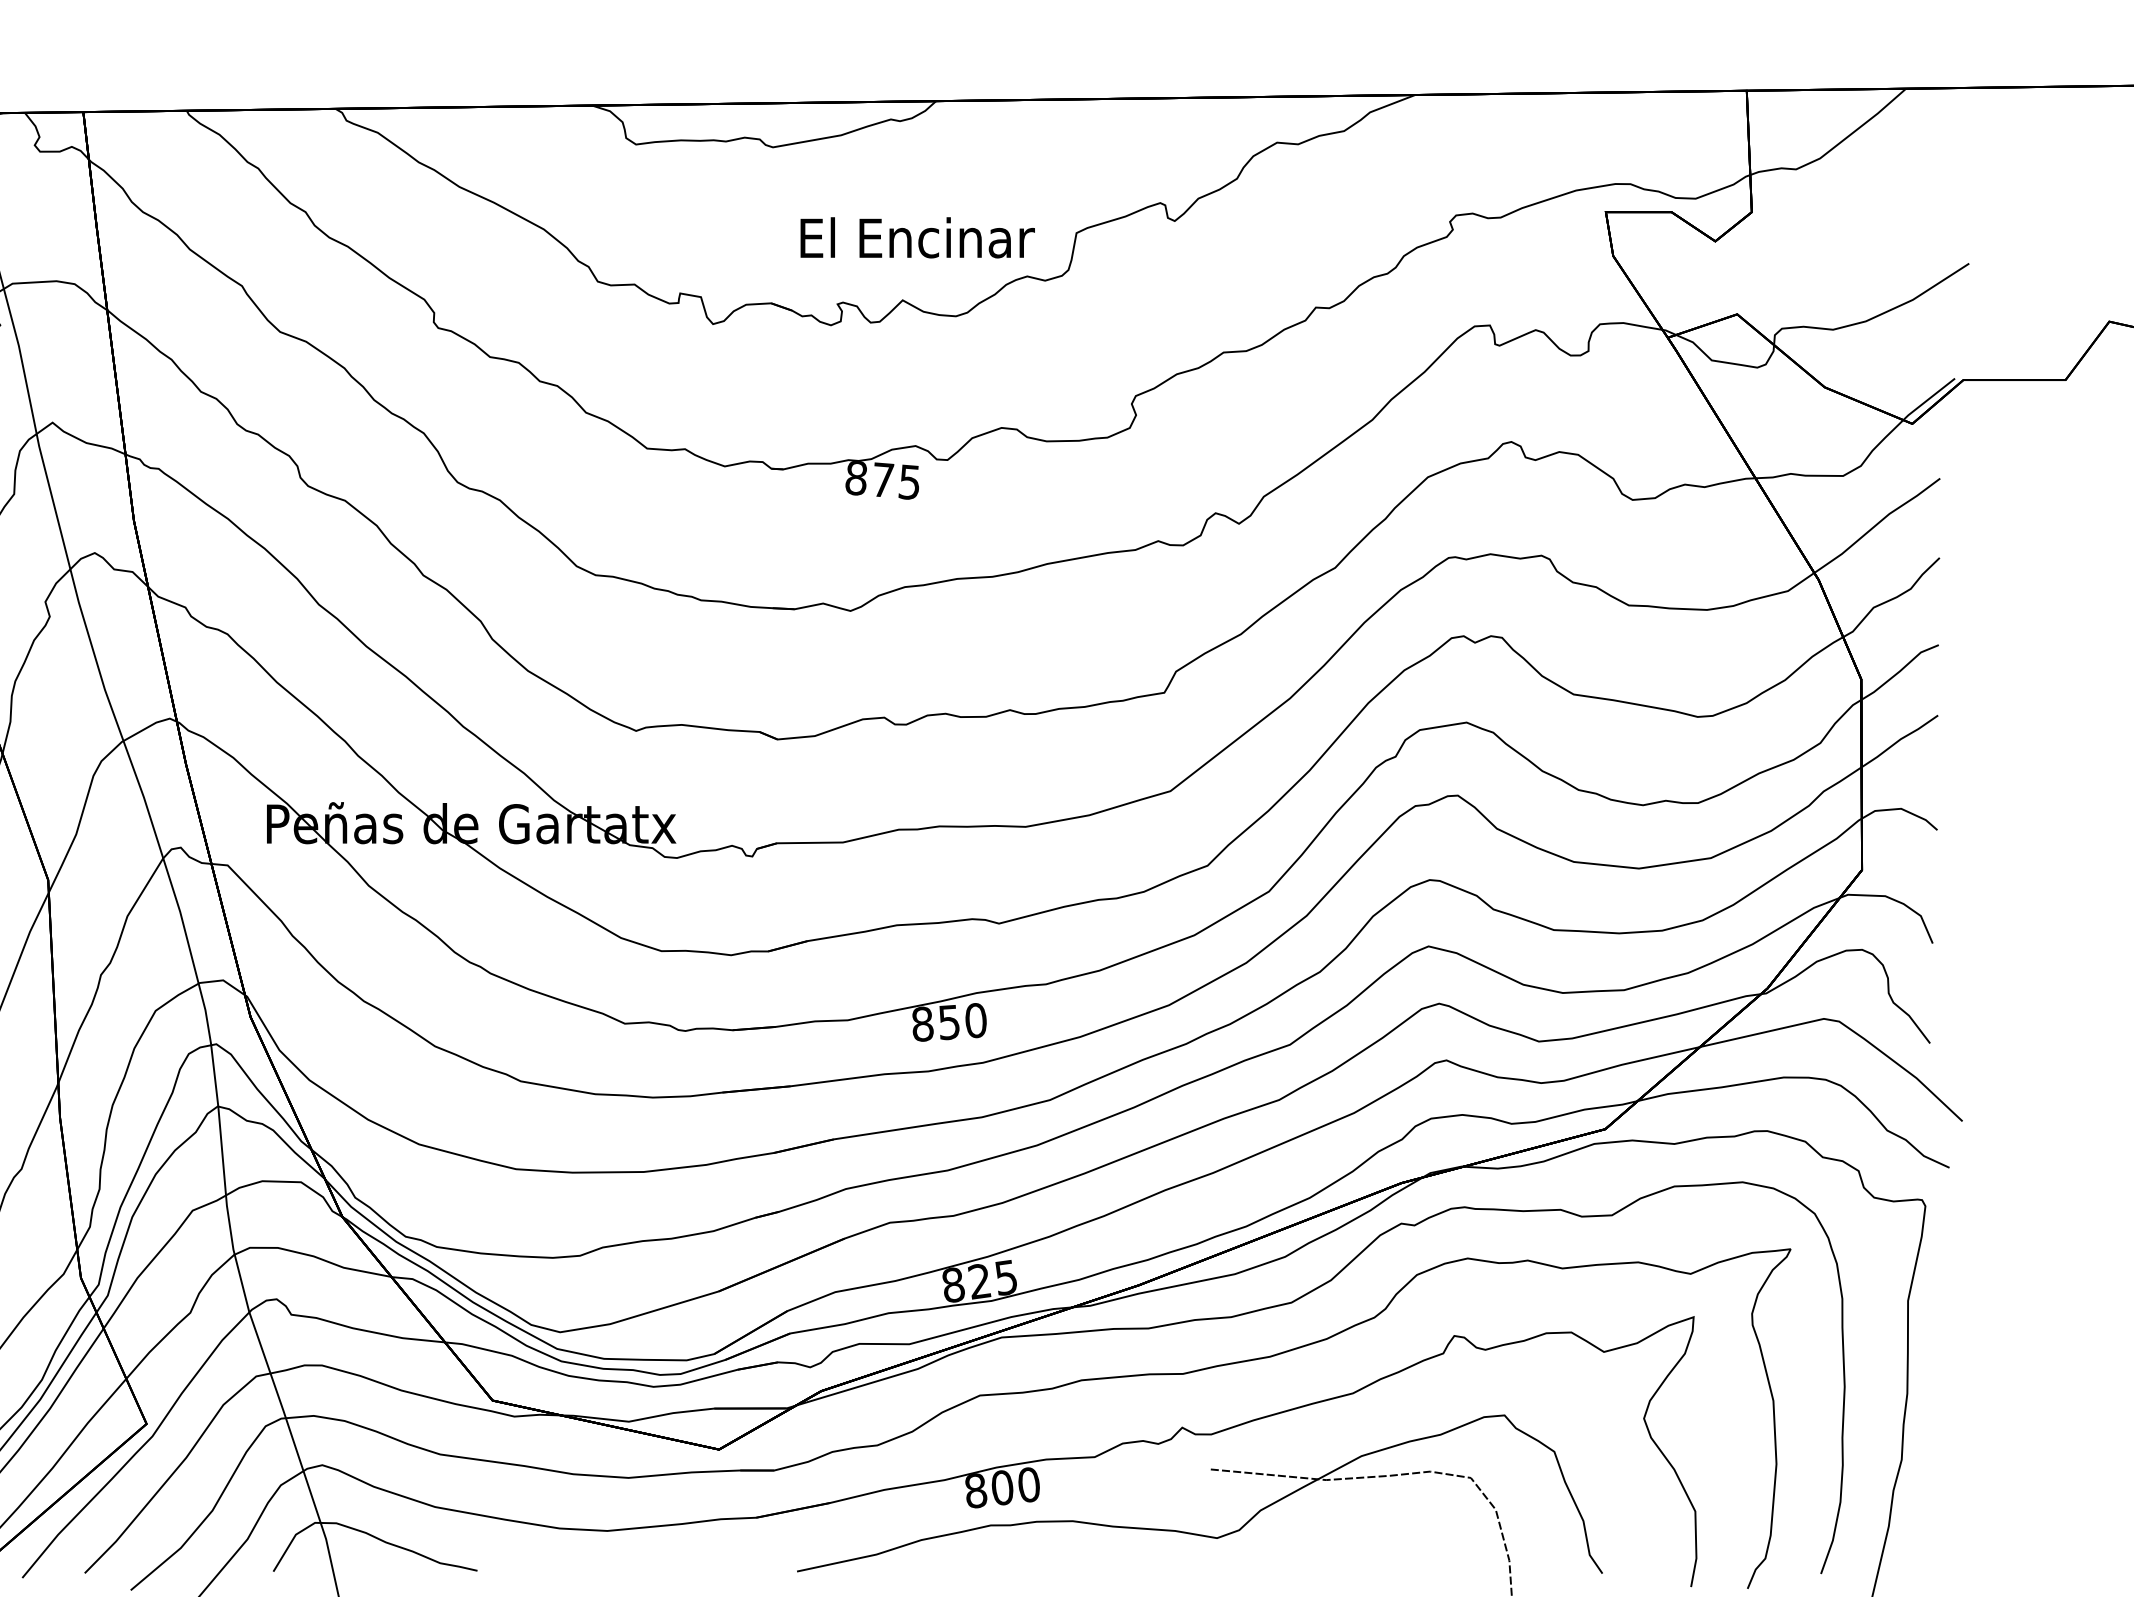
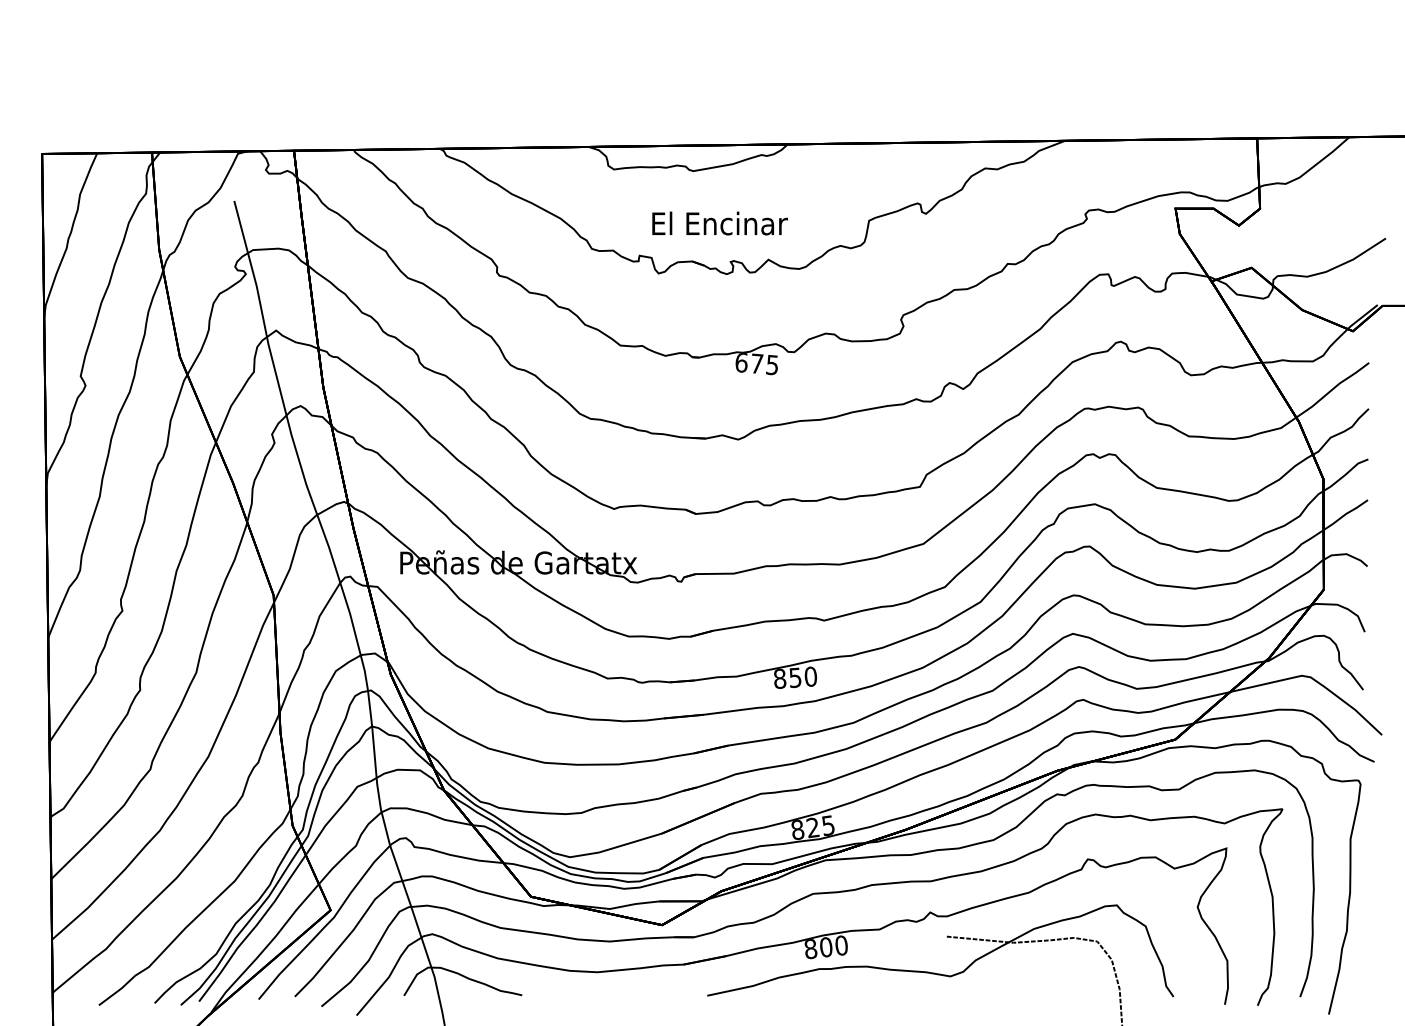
text: (916, 237) -> (719, 223), moved
text: (856, 477) -> (741, 362), 875 -> 675

